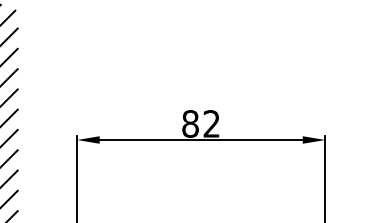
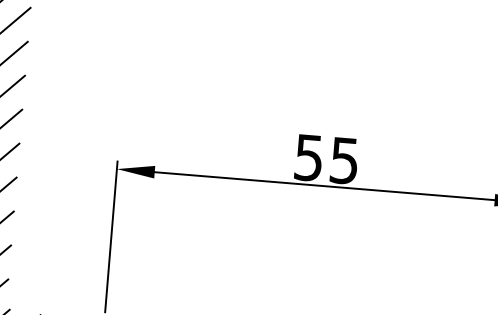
text: (200, 123) -> (325, 158), 82 -> 55

